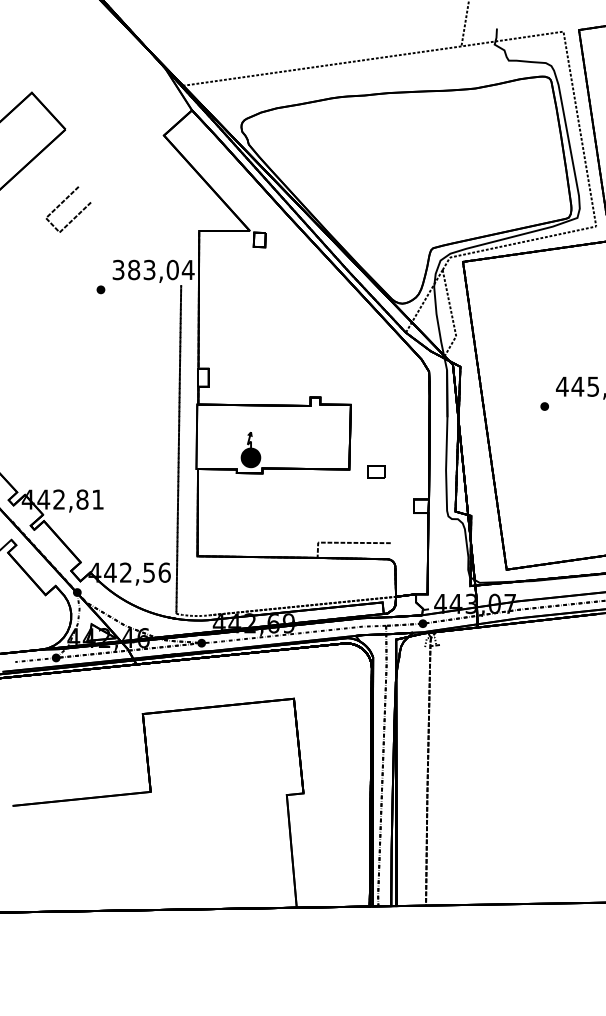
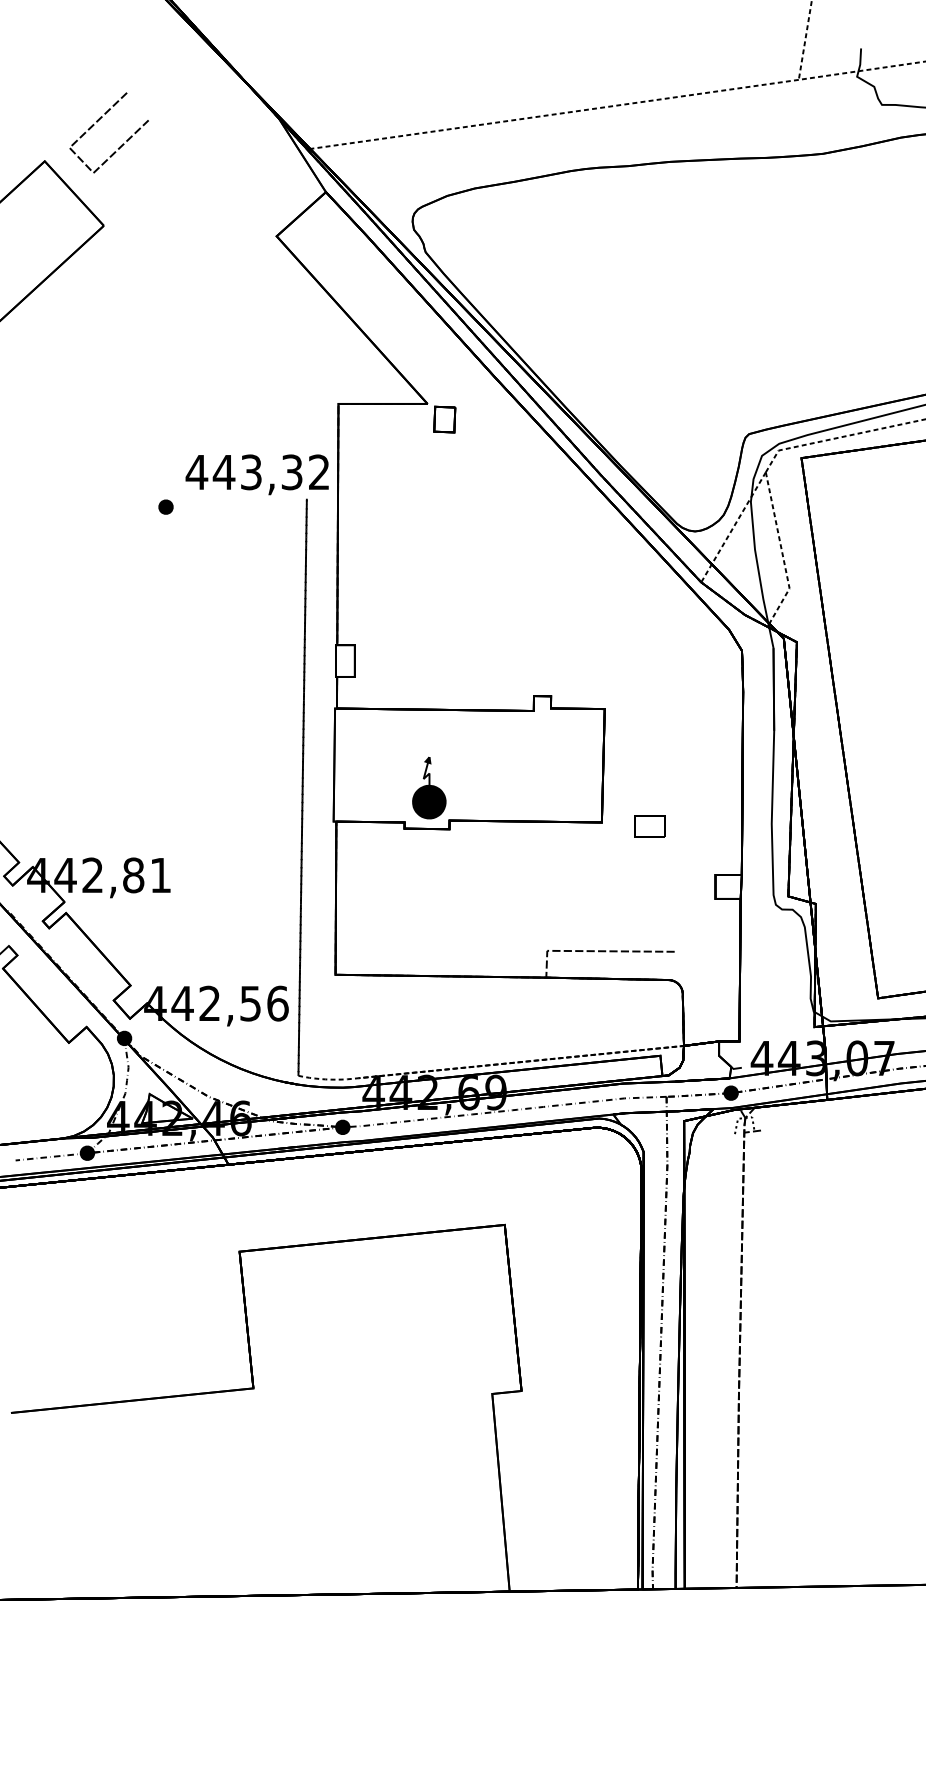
line: (62, 203) -> (98, 122), moved
text: (153, 269) -> (258, 471), 383,04 -> 443,32

